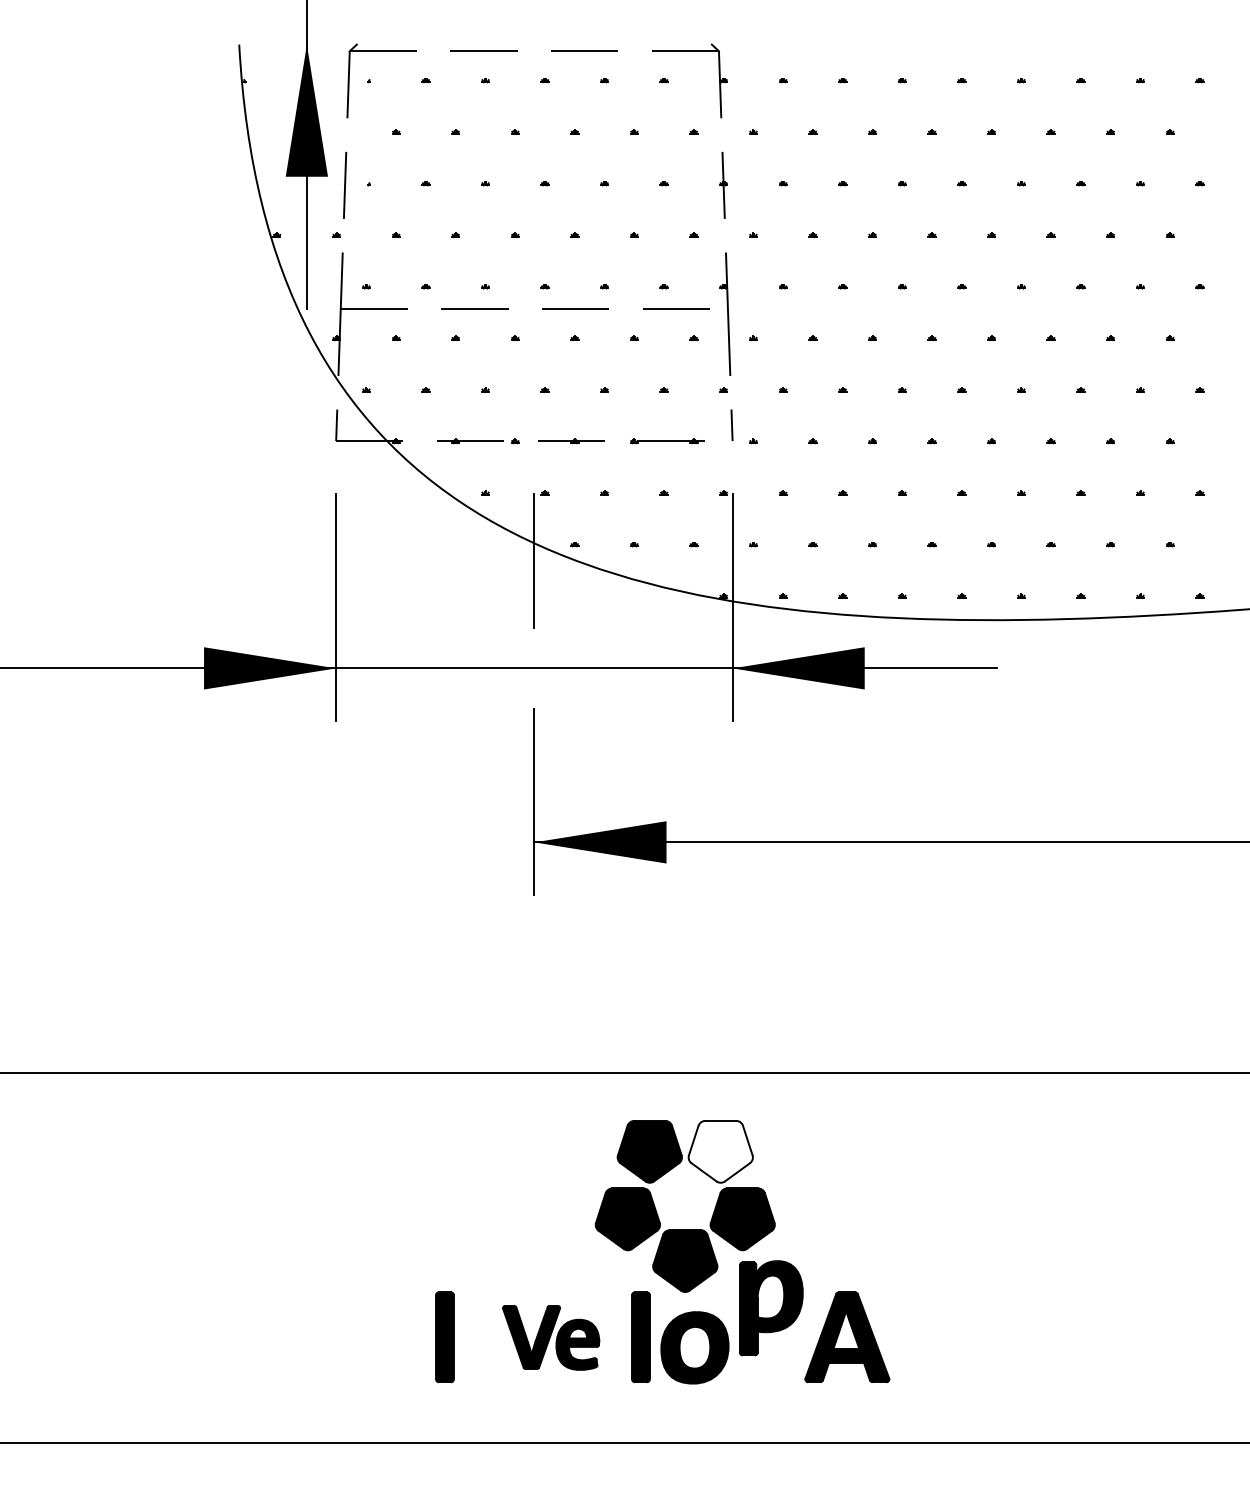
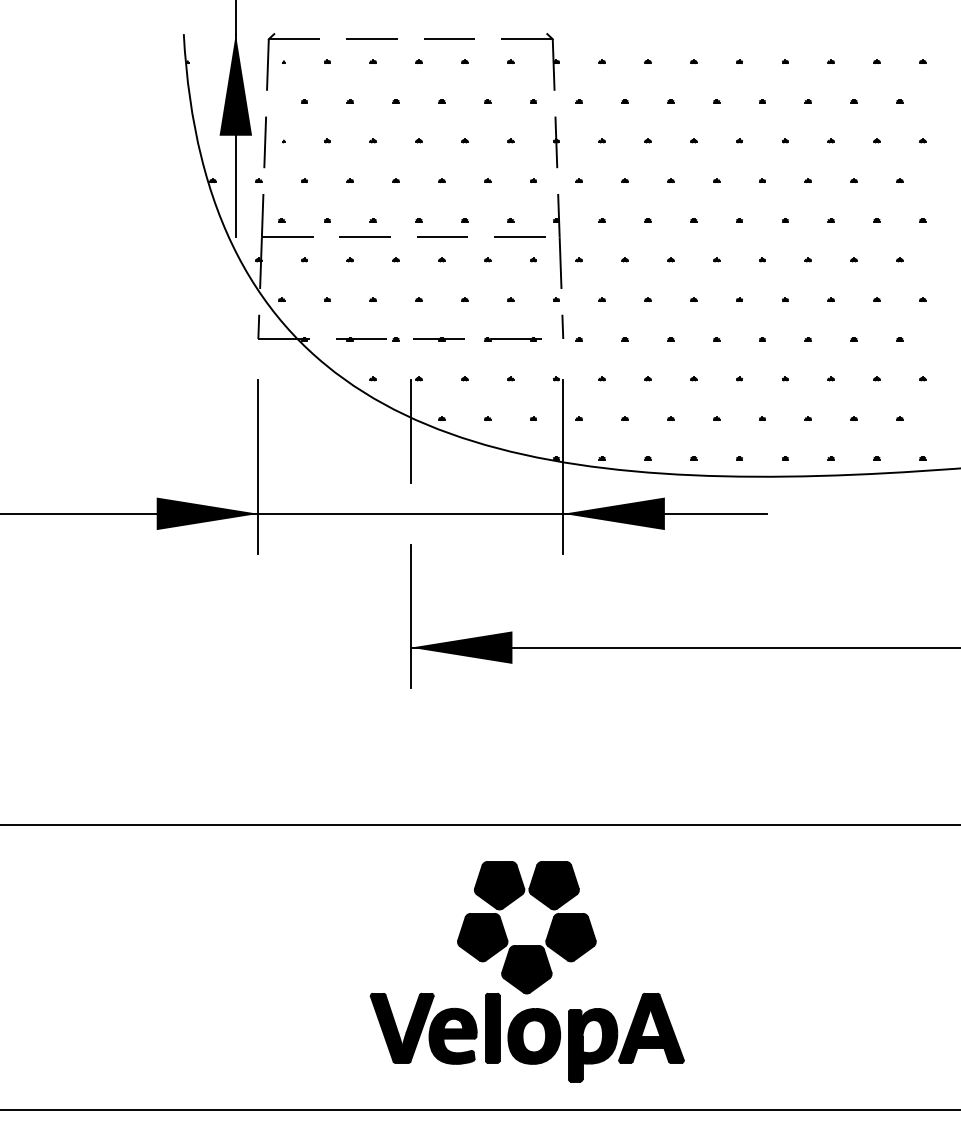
fill: (720, 1151) -> (553, 885), added
part: (771, 1308) -> (593, 1045), moved
part: (444, 1337) -> (341, 1028), removed
part: (550, 1337) -> (423, 1028), size x1.43

